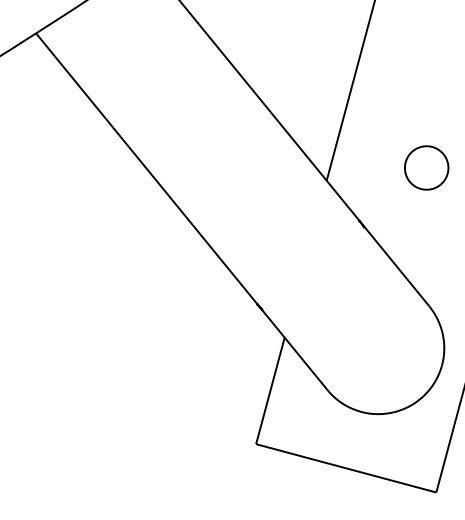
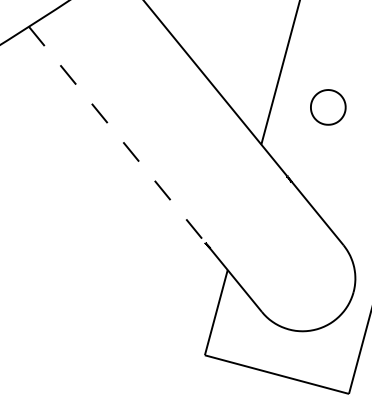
part: (426, 168) -> (328, 107), moved
line: (146, 169) -> (117, 135), solid -> dashed

